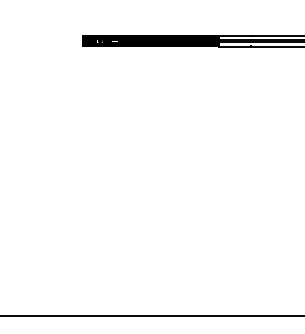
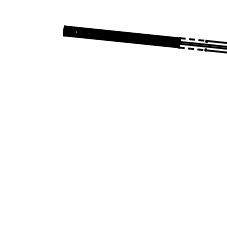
line: (235, 35) -> (193, 39), solid -> dashed
line: (235, 46) -> (192, 48), solid -> dashed

